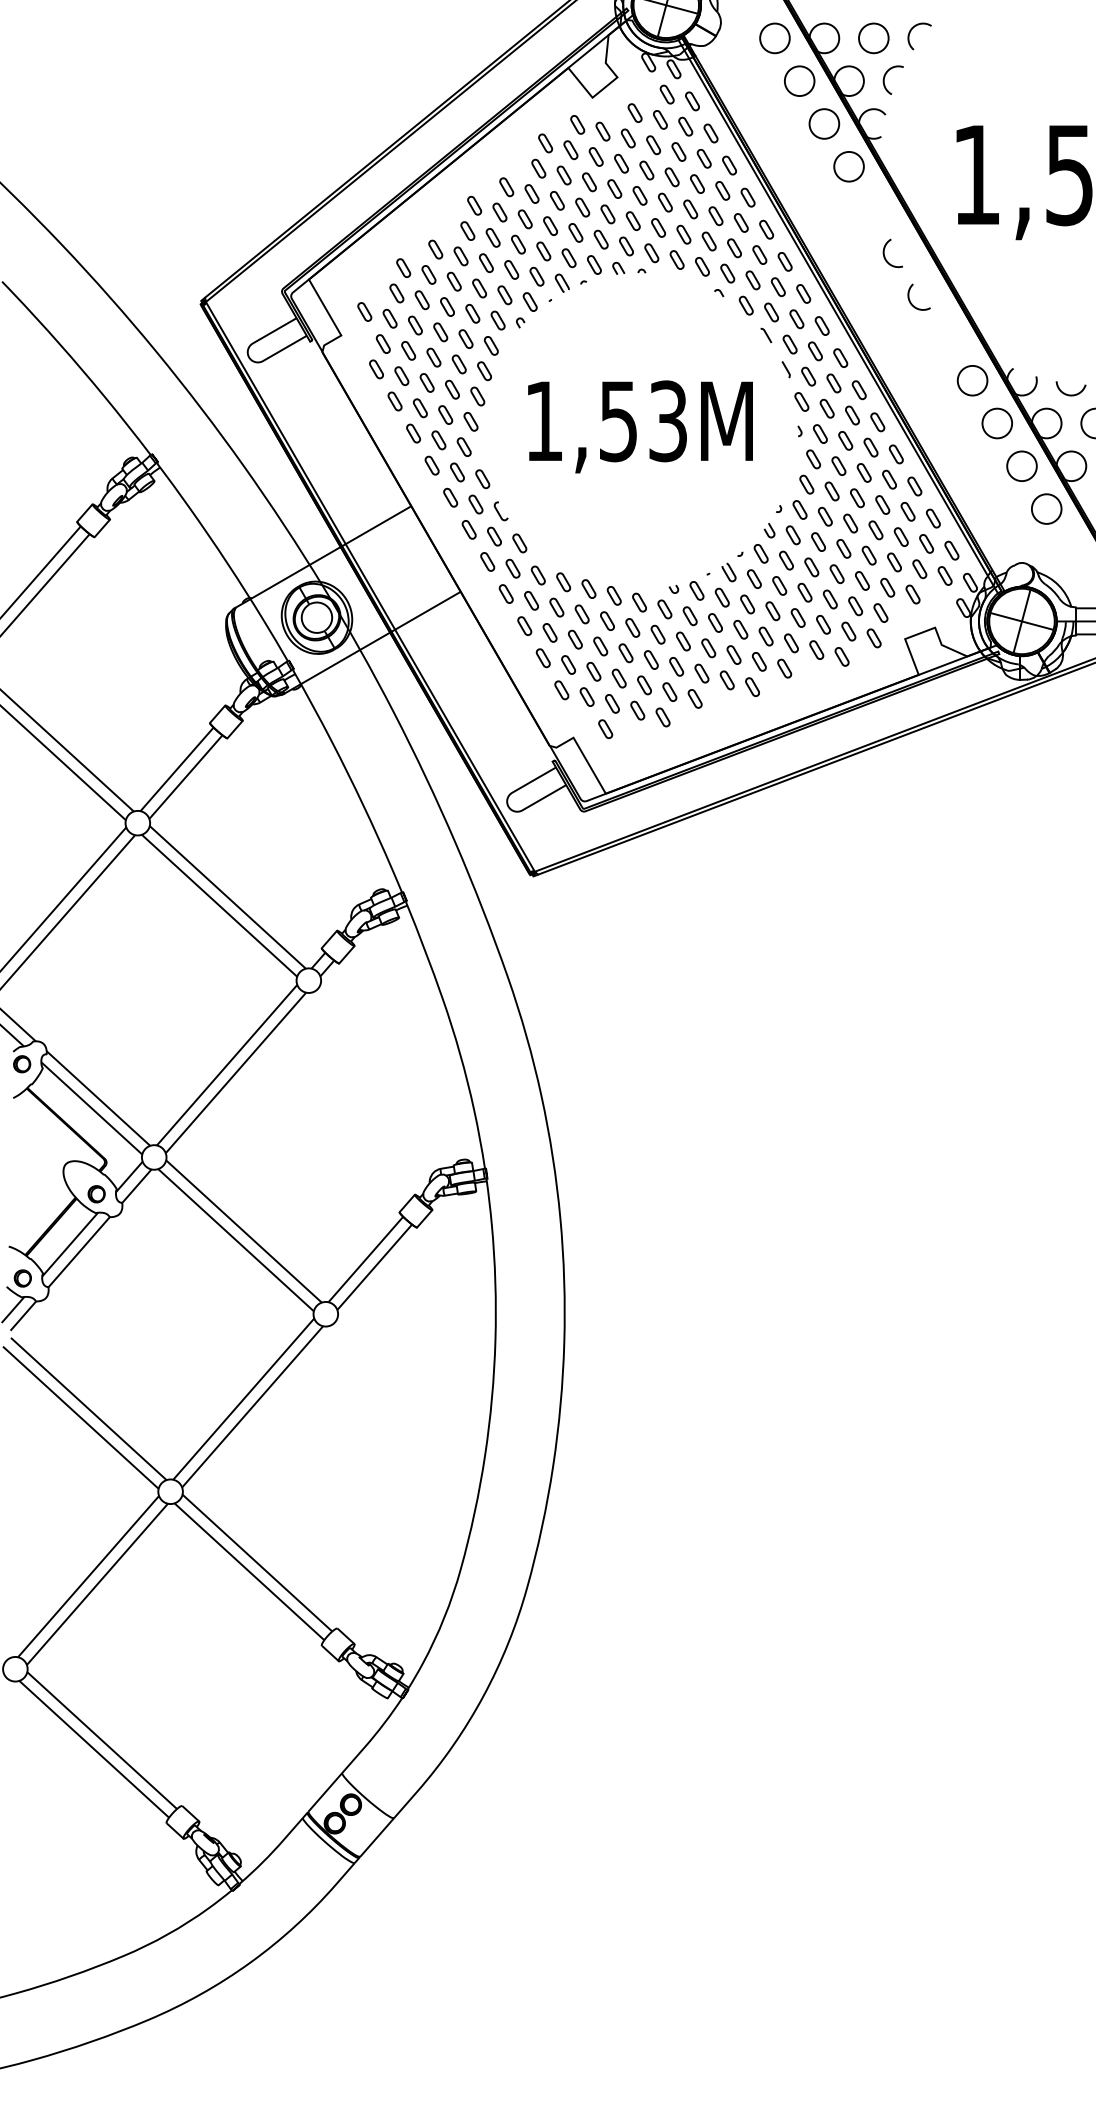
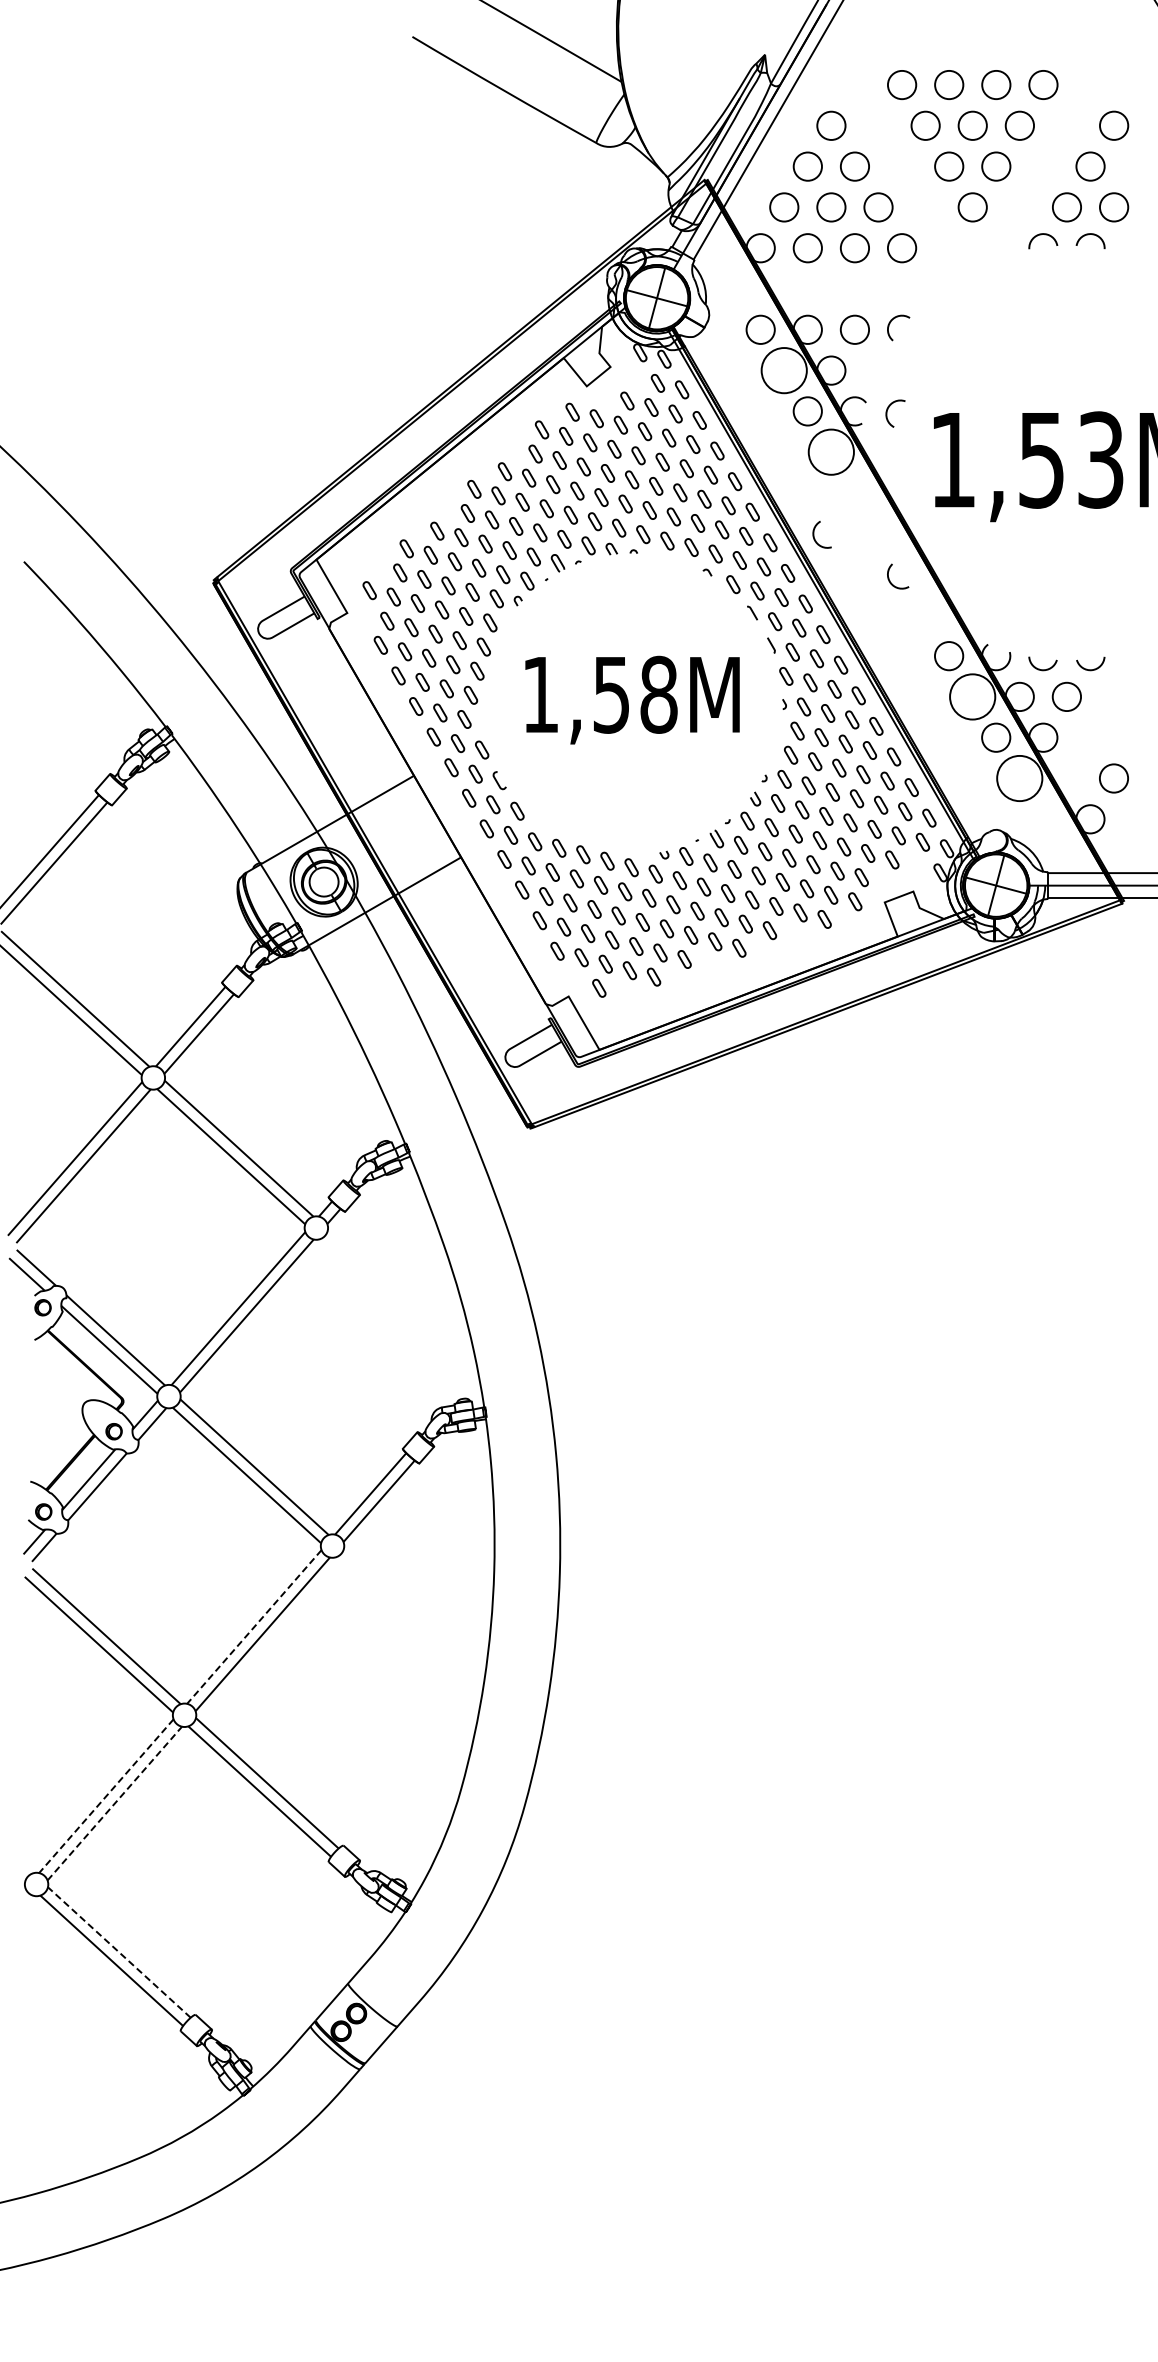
arc: (884, 80) -> (887, 413), moved
circle: (799, 81) -> (784, 370), size x1.6
circle: (849, 167) -> (831, 452), size x1.6
arc: (884, 253) -> (814, 534), moved
text: (667, 420) -> (658, 694), 1,53M -> 1,58M
circle: (997, 423) -> (972, 696), size x1.6
circle: (1046, 509) -> (1019, 778), size x1.6
line: (243, 1399) -> (254, 1627), solid -> dashed
line: (88, 1576) -> (106, 1796), solid -> dashed
line: (98, 1584) -> (115, 1803), solid -> dashed
line: (102, 1740) -> (119, 1952), solid -> dashed

